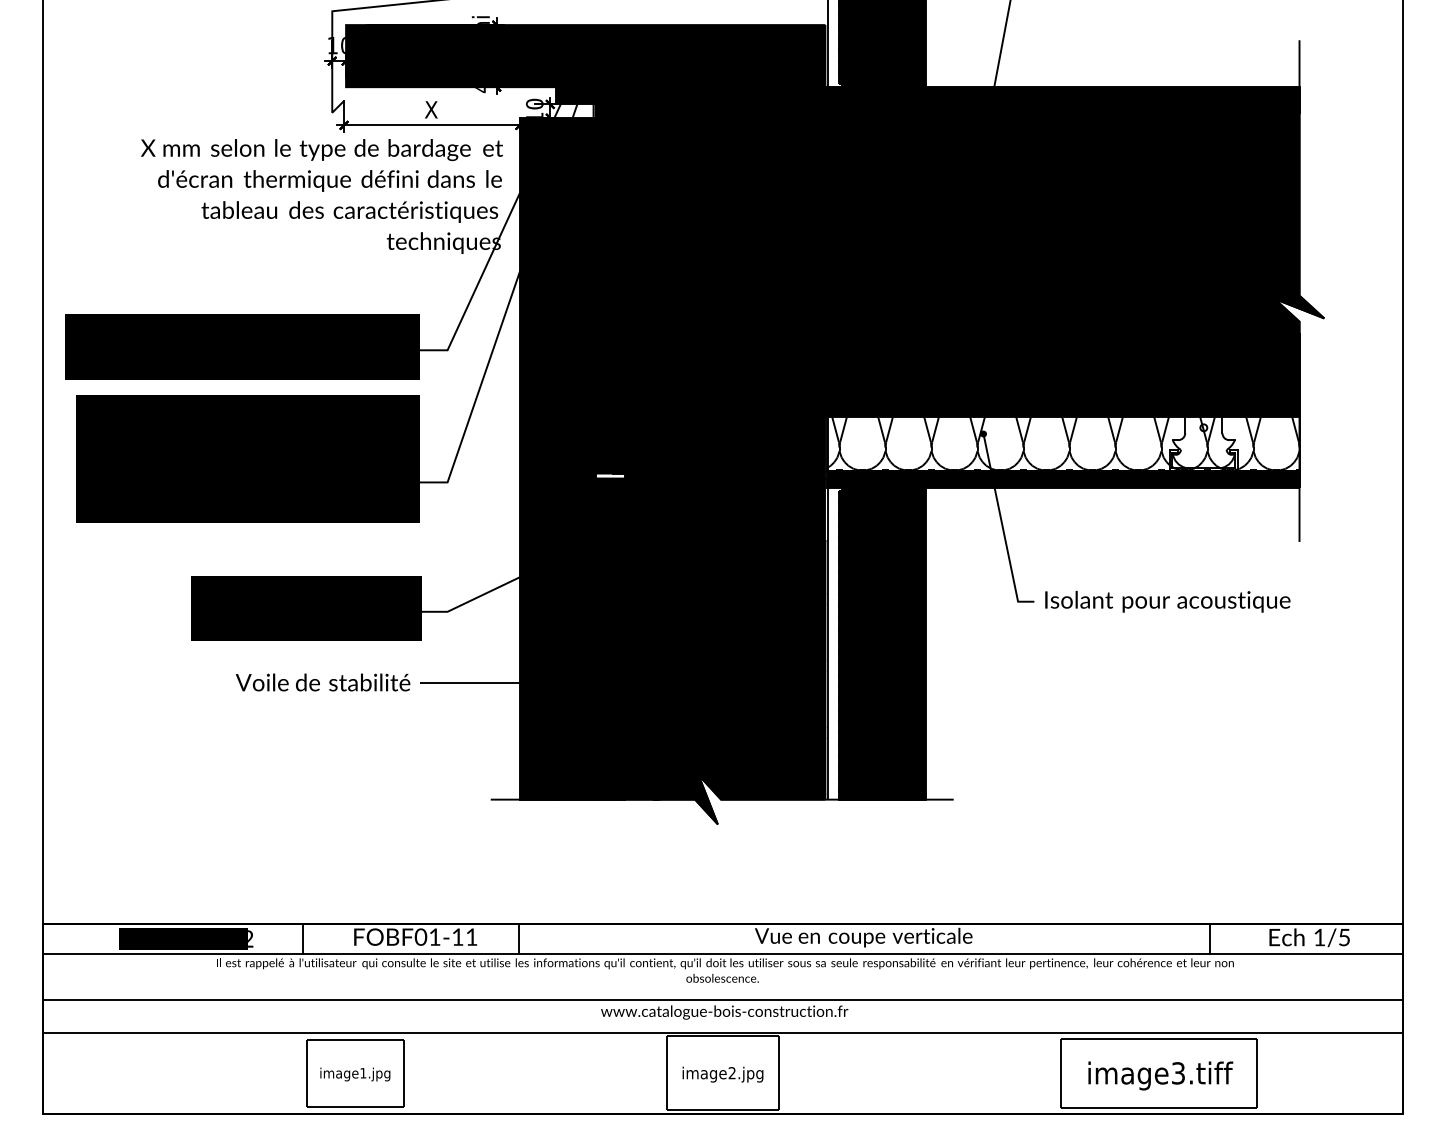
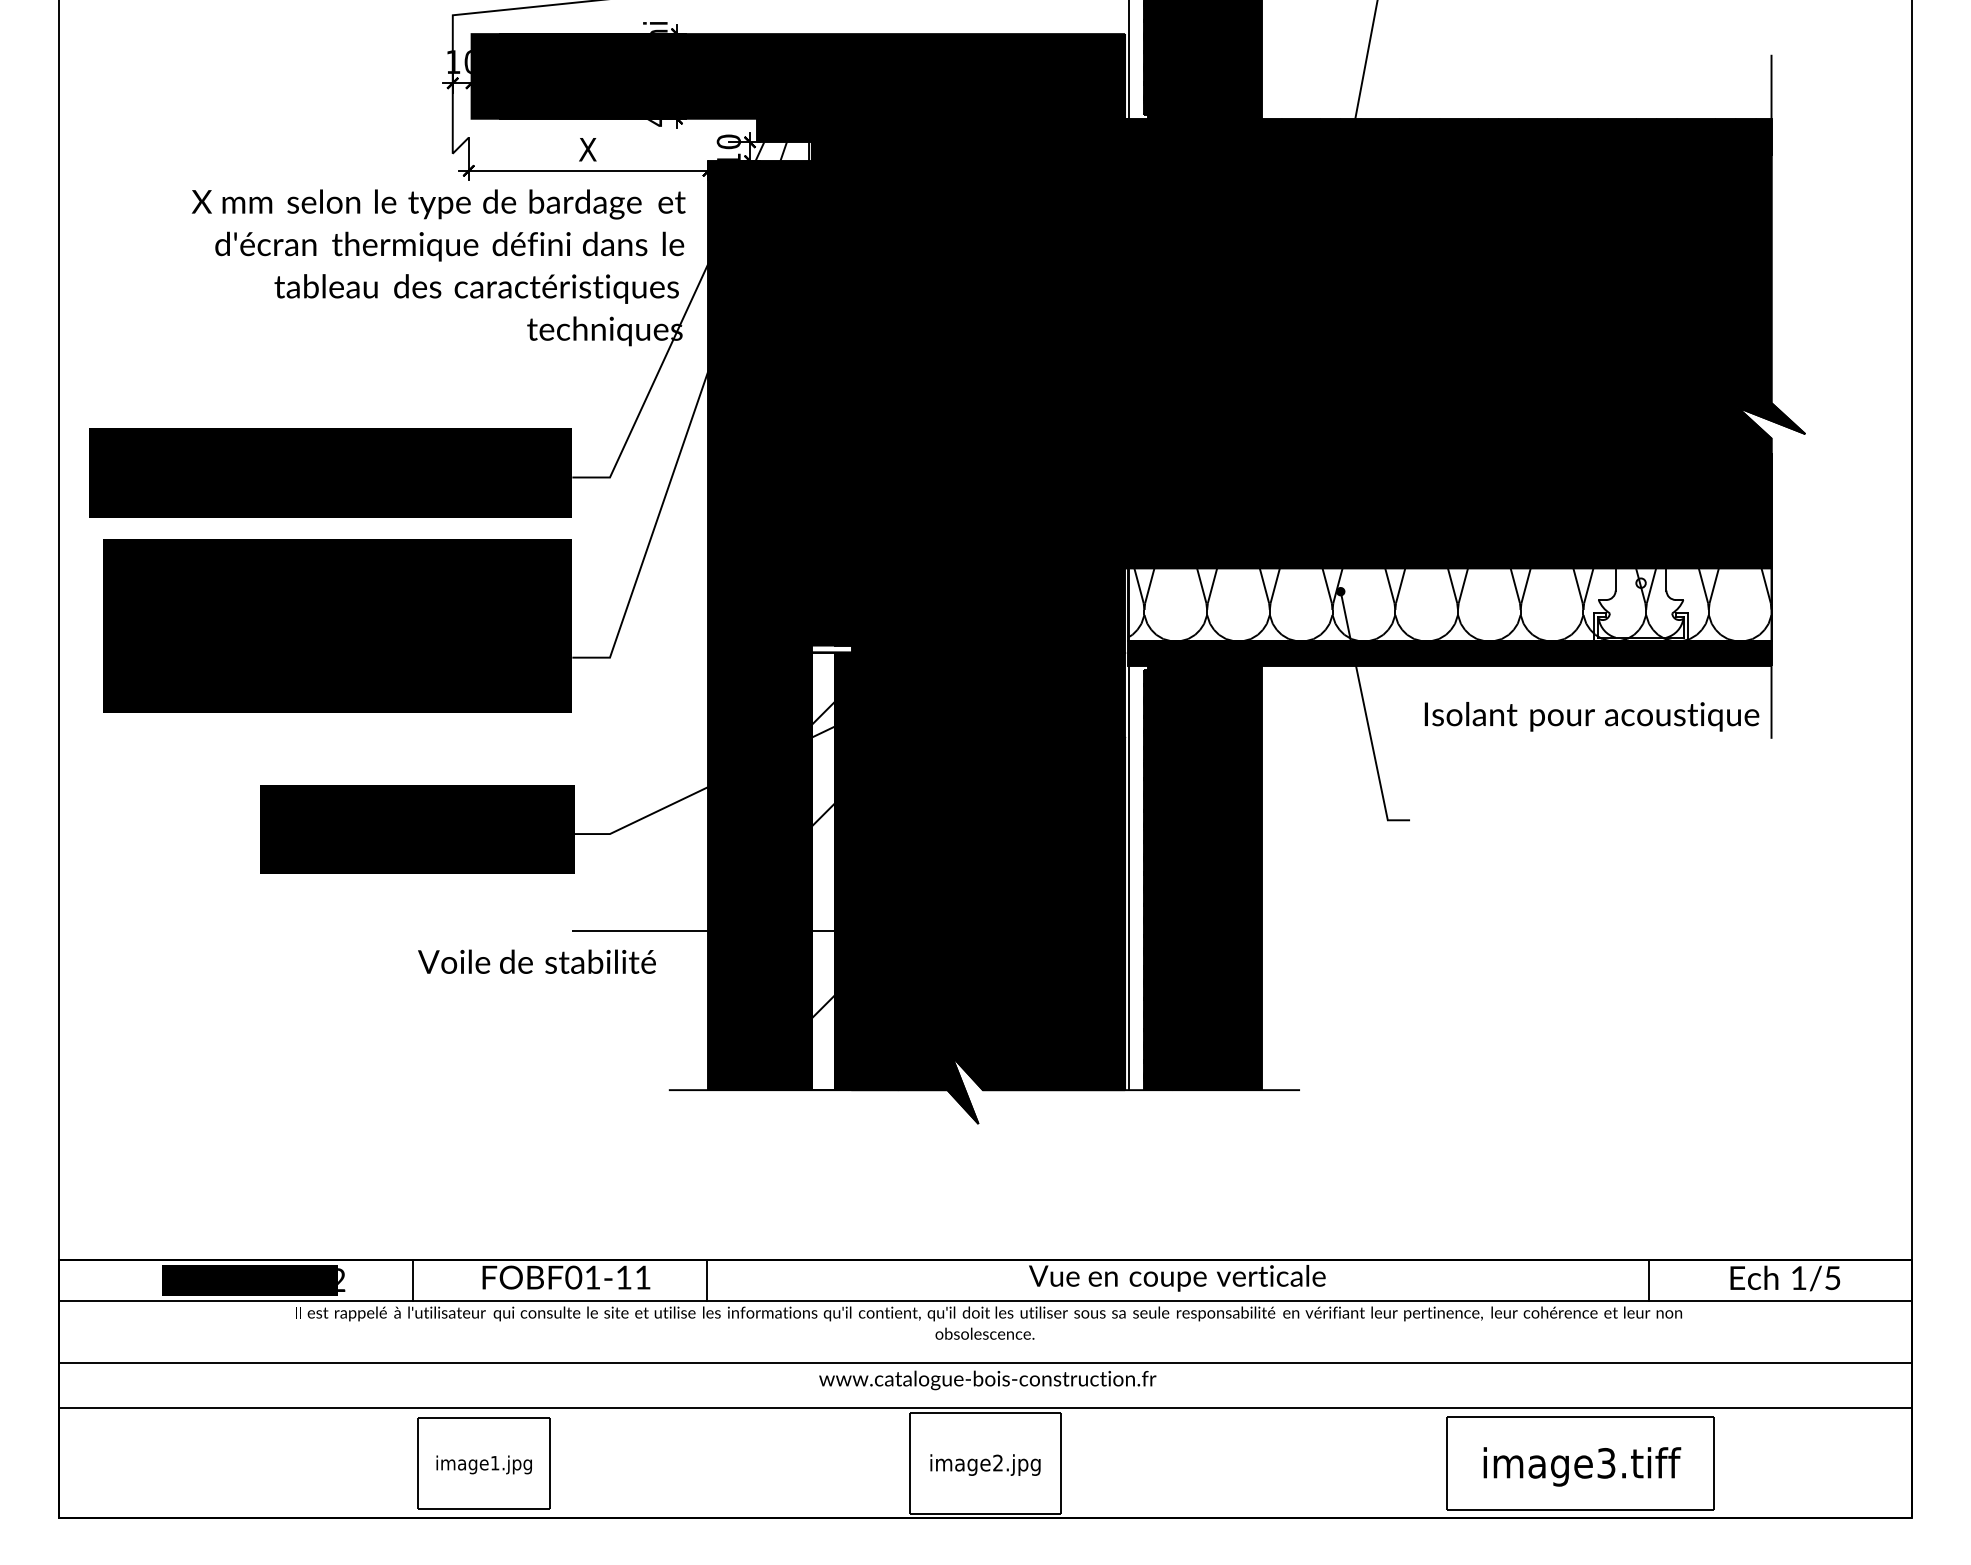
text: (1167, 601) -> (1591, 716), moved
fill: (603, 639) -> (822, 871), removed
text: (322, 682) -> (536, 961), moved

